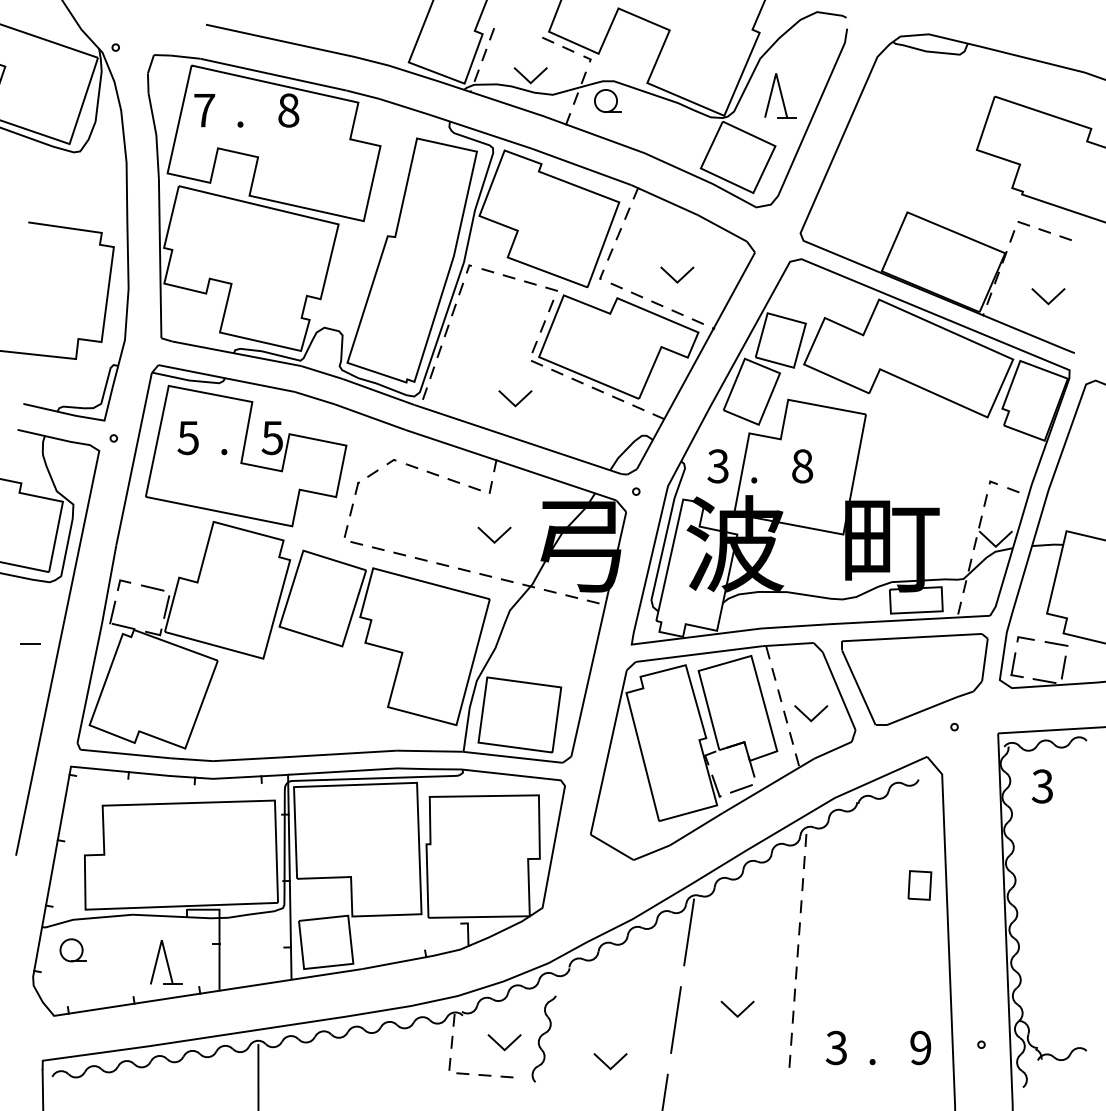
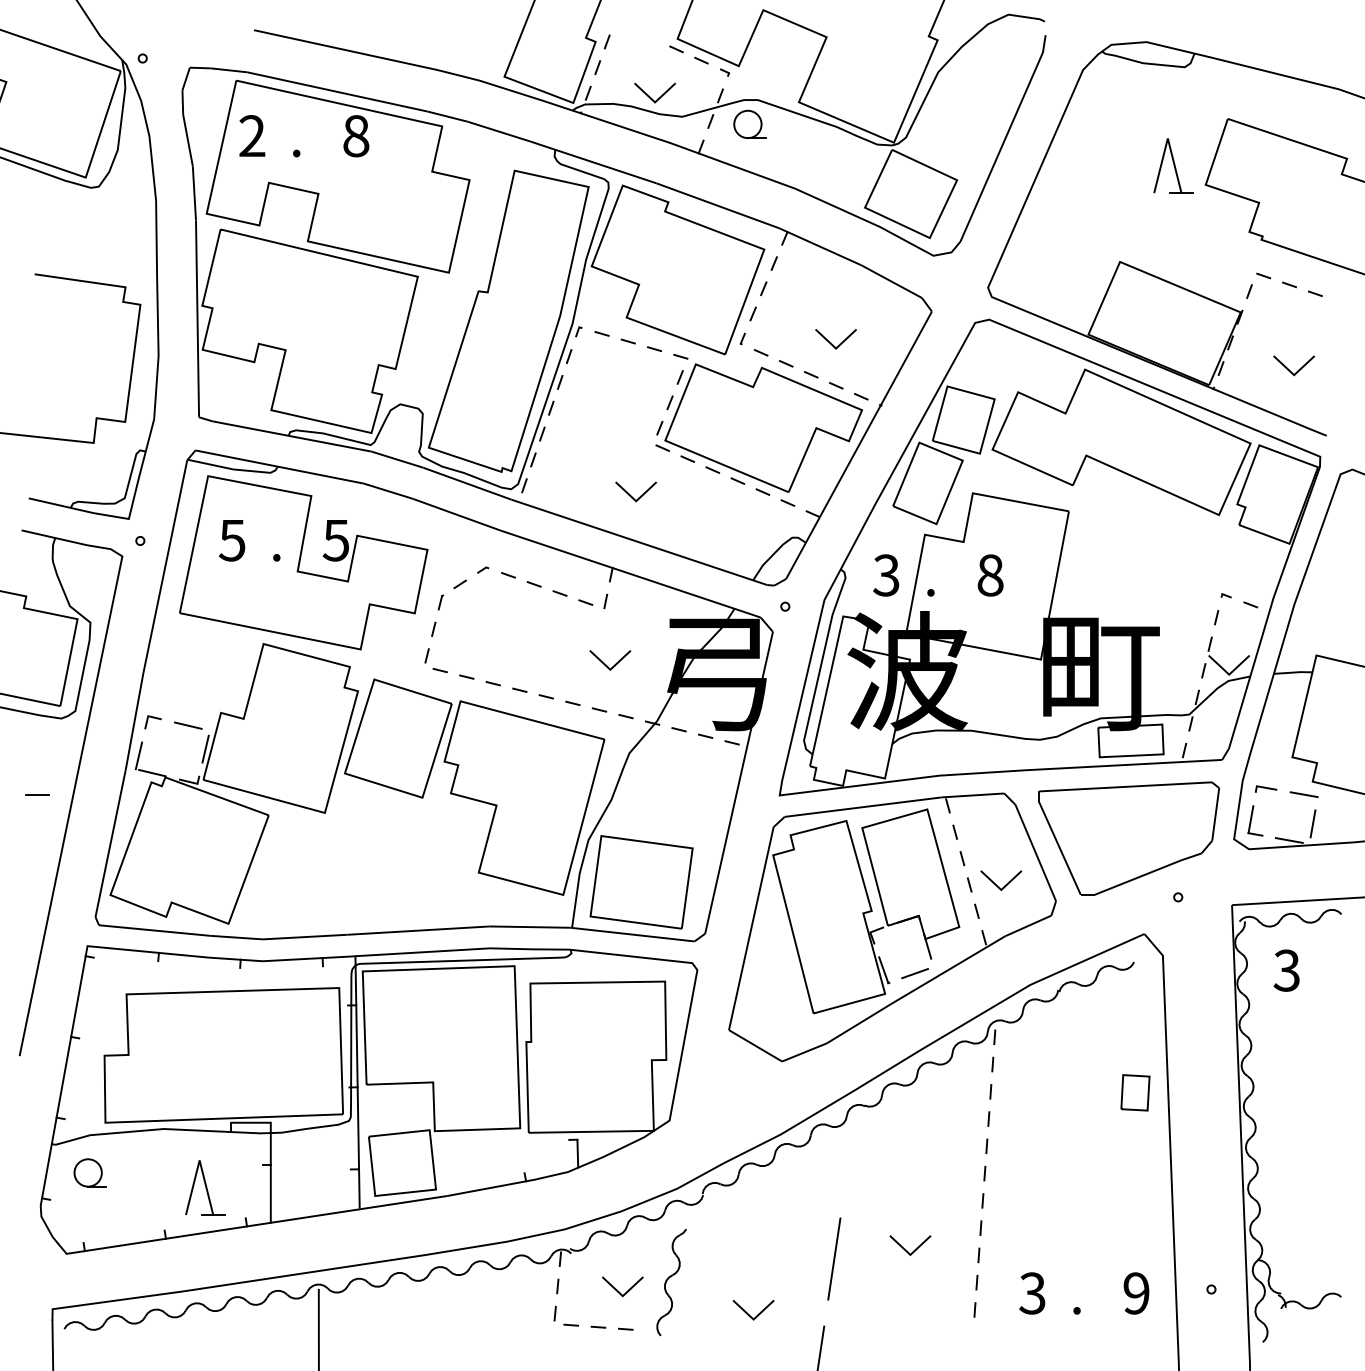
part: (780, 95) -> (1173, 165), moved
text: (204, 110) -> (252, 136), 7 -> 2
line: (689, 932) -> (851, 1150), removed

